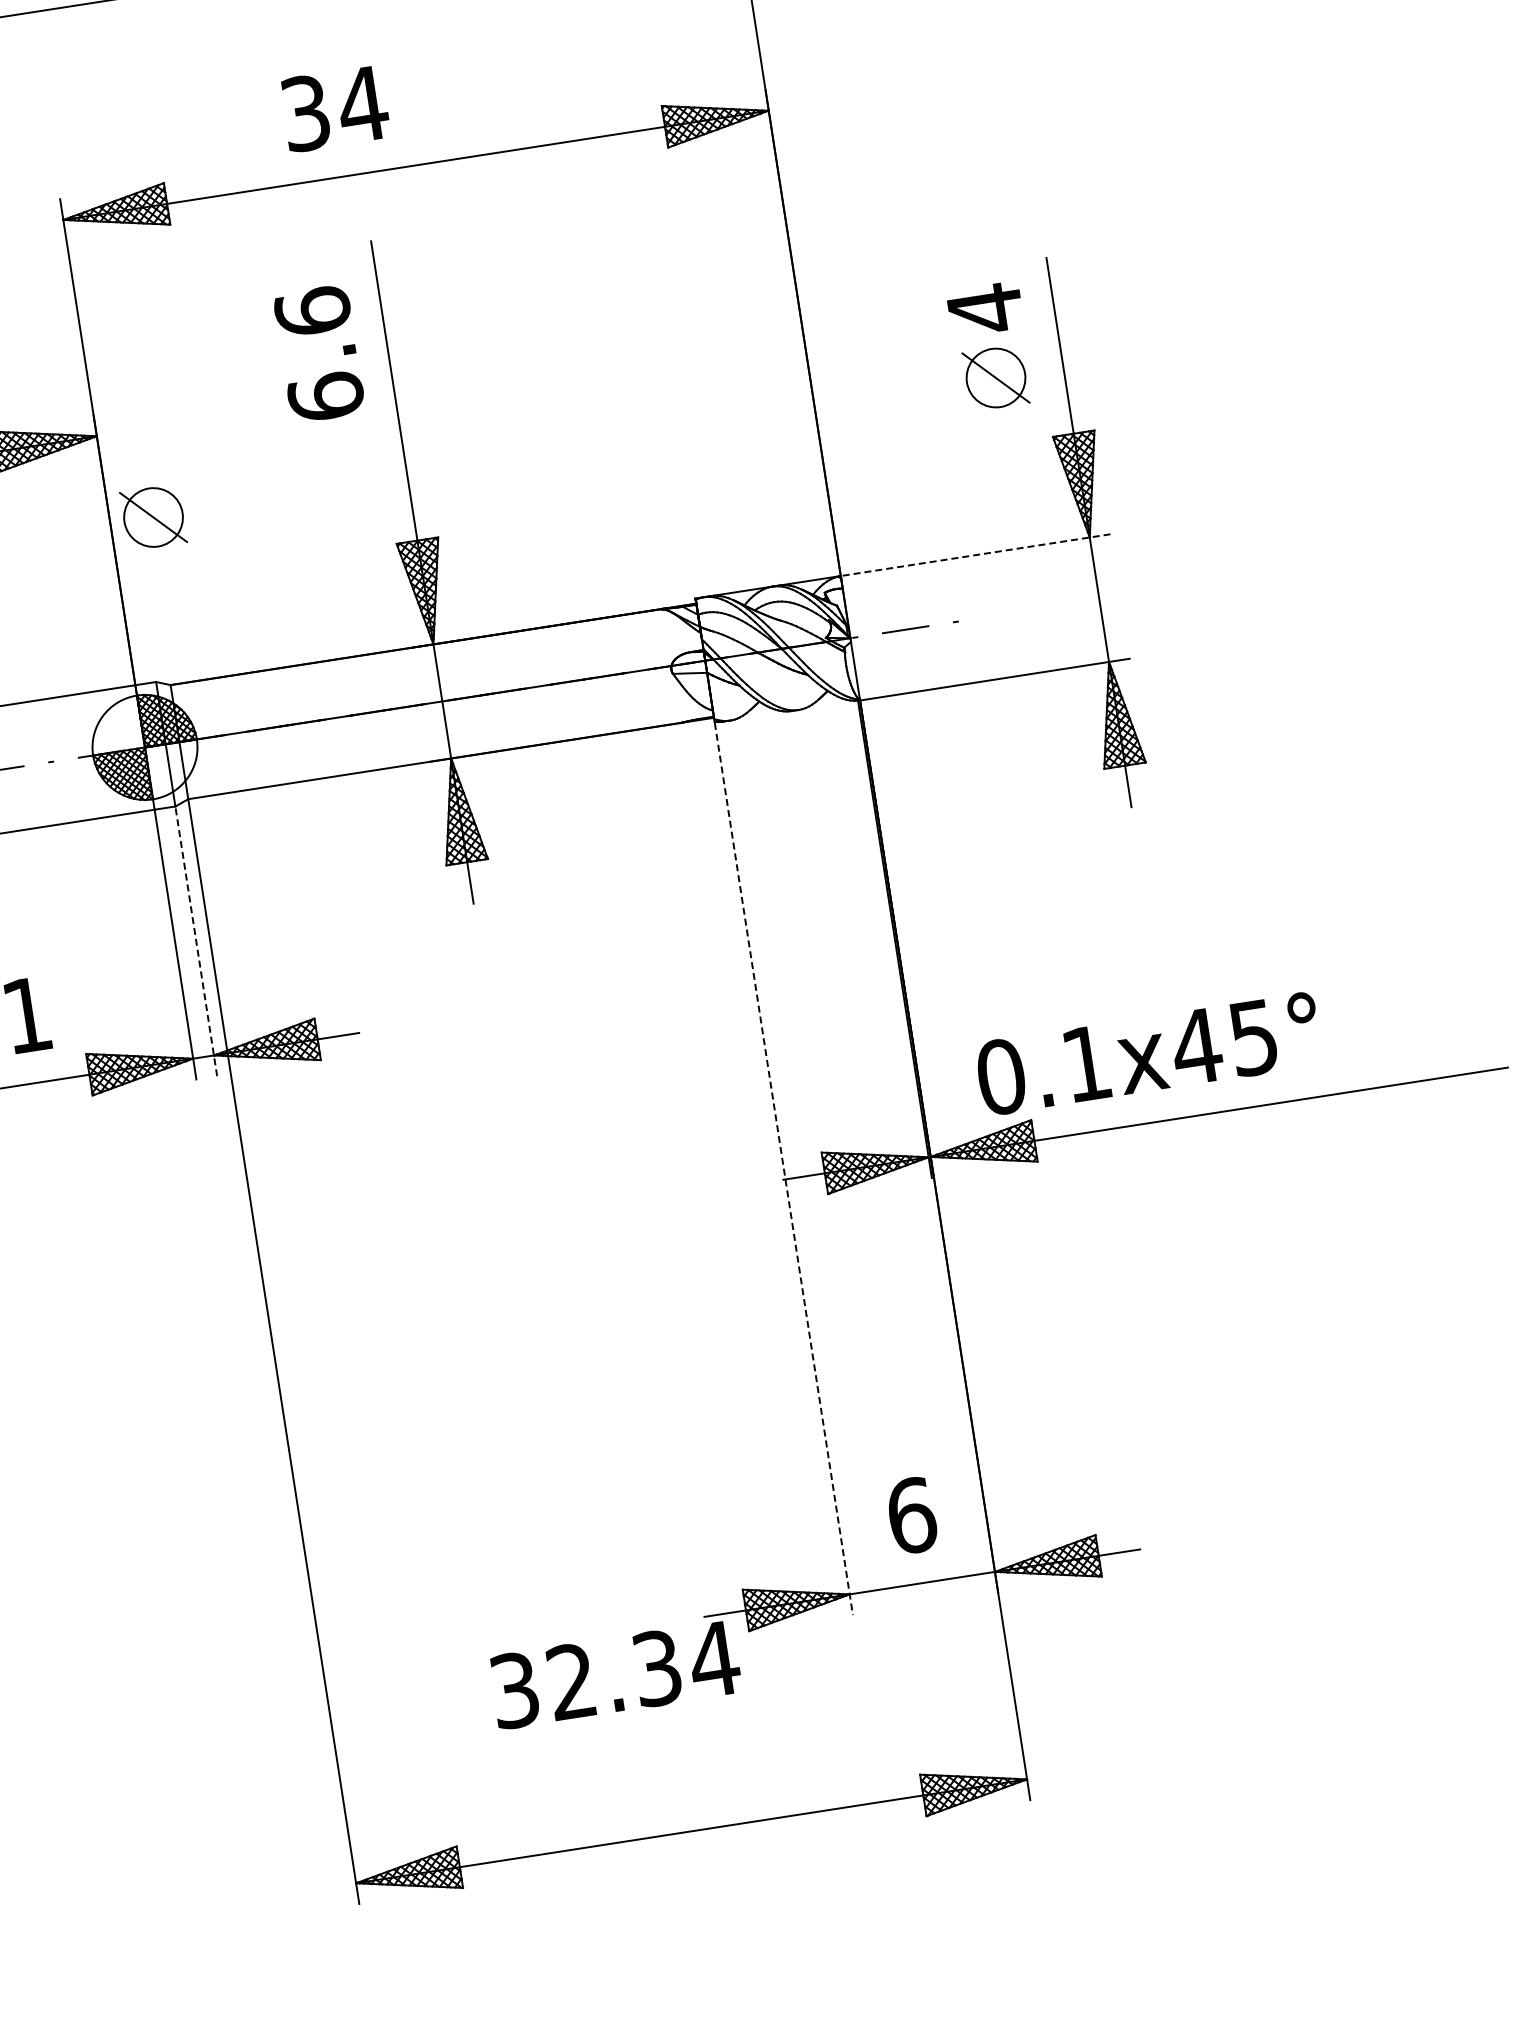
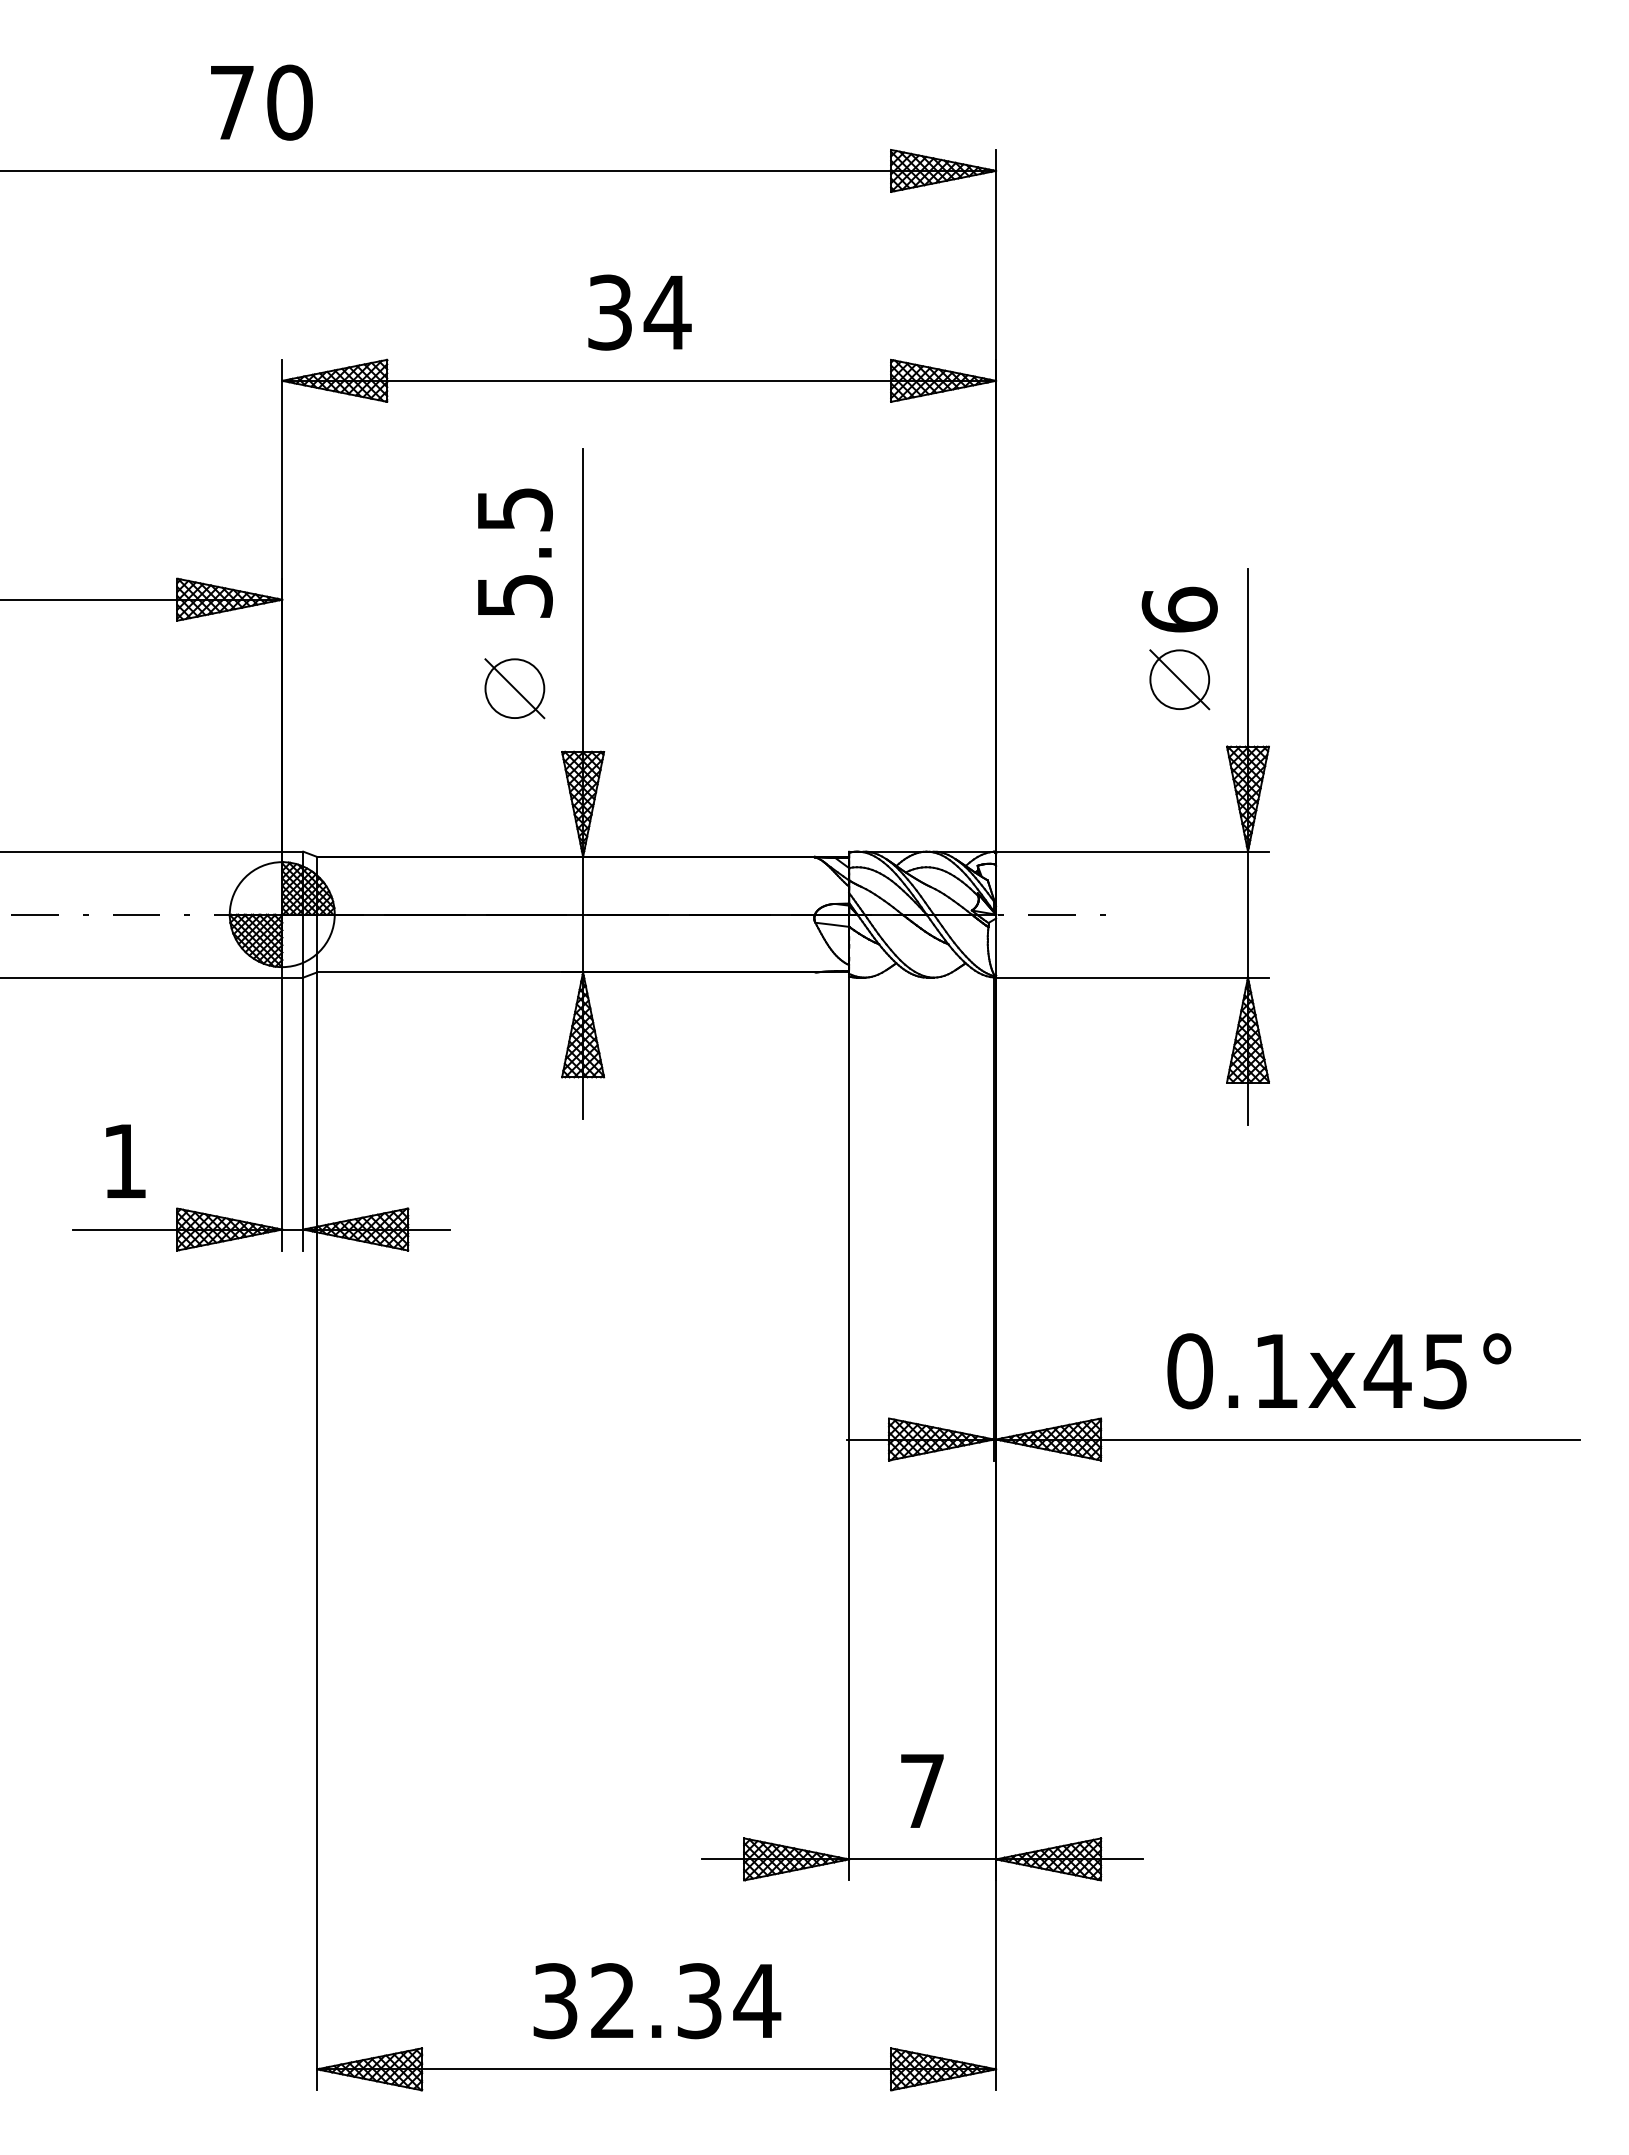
text: (334, 108) -> (639, 312), moved
text: (985, 309) -> (1179, 610), 4 -> 6
text: (319, 354) -> (514, 552), 6.6 -> 5.5
part: (153, 517) -> (514, 688), moved
line: (975, 554) -> (1132, 851), dashed -> solid
line: (196, 940) -> (303, 1113), dashed -> solid
text: (1149, 1054) -> (1339, 1371), moved
line: (784, 1169) -> (849, 1429), dashed -> solid
text: (911, 1516) -> (922, 1791), 6 -> 7
text: (615, 1675) -> (657, 2001), moved

